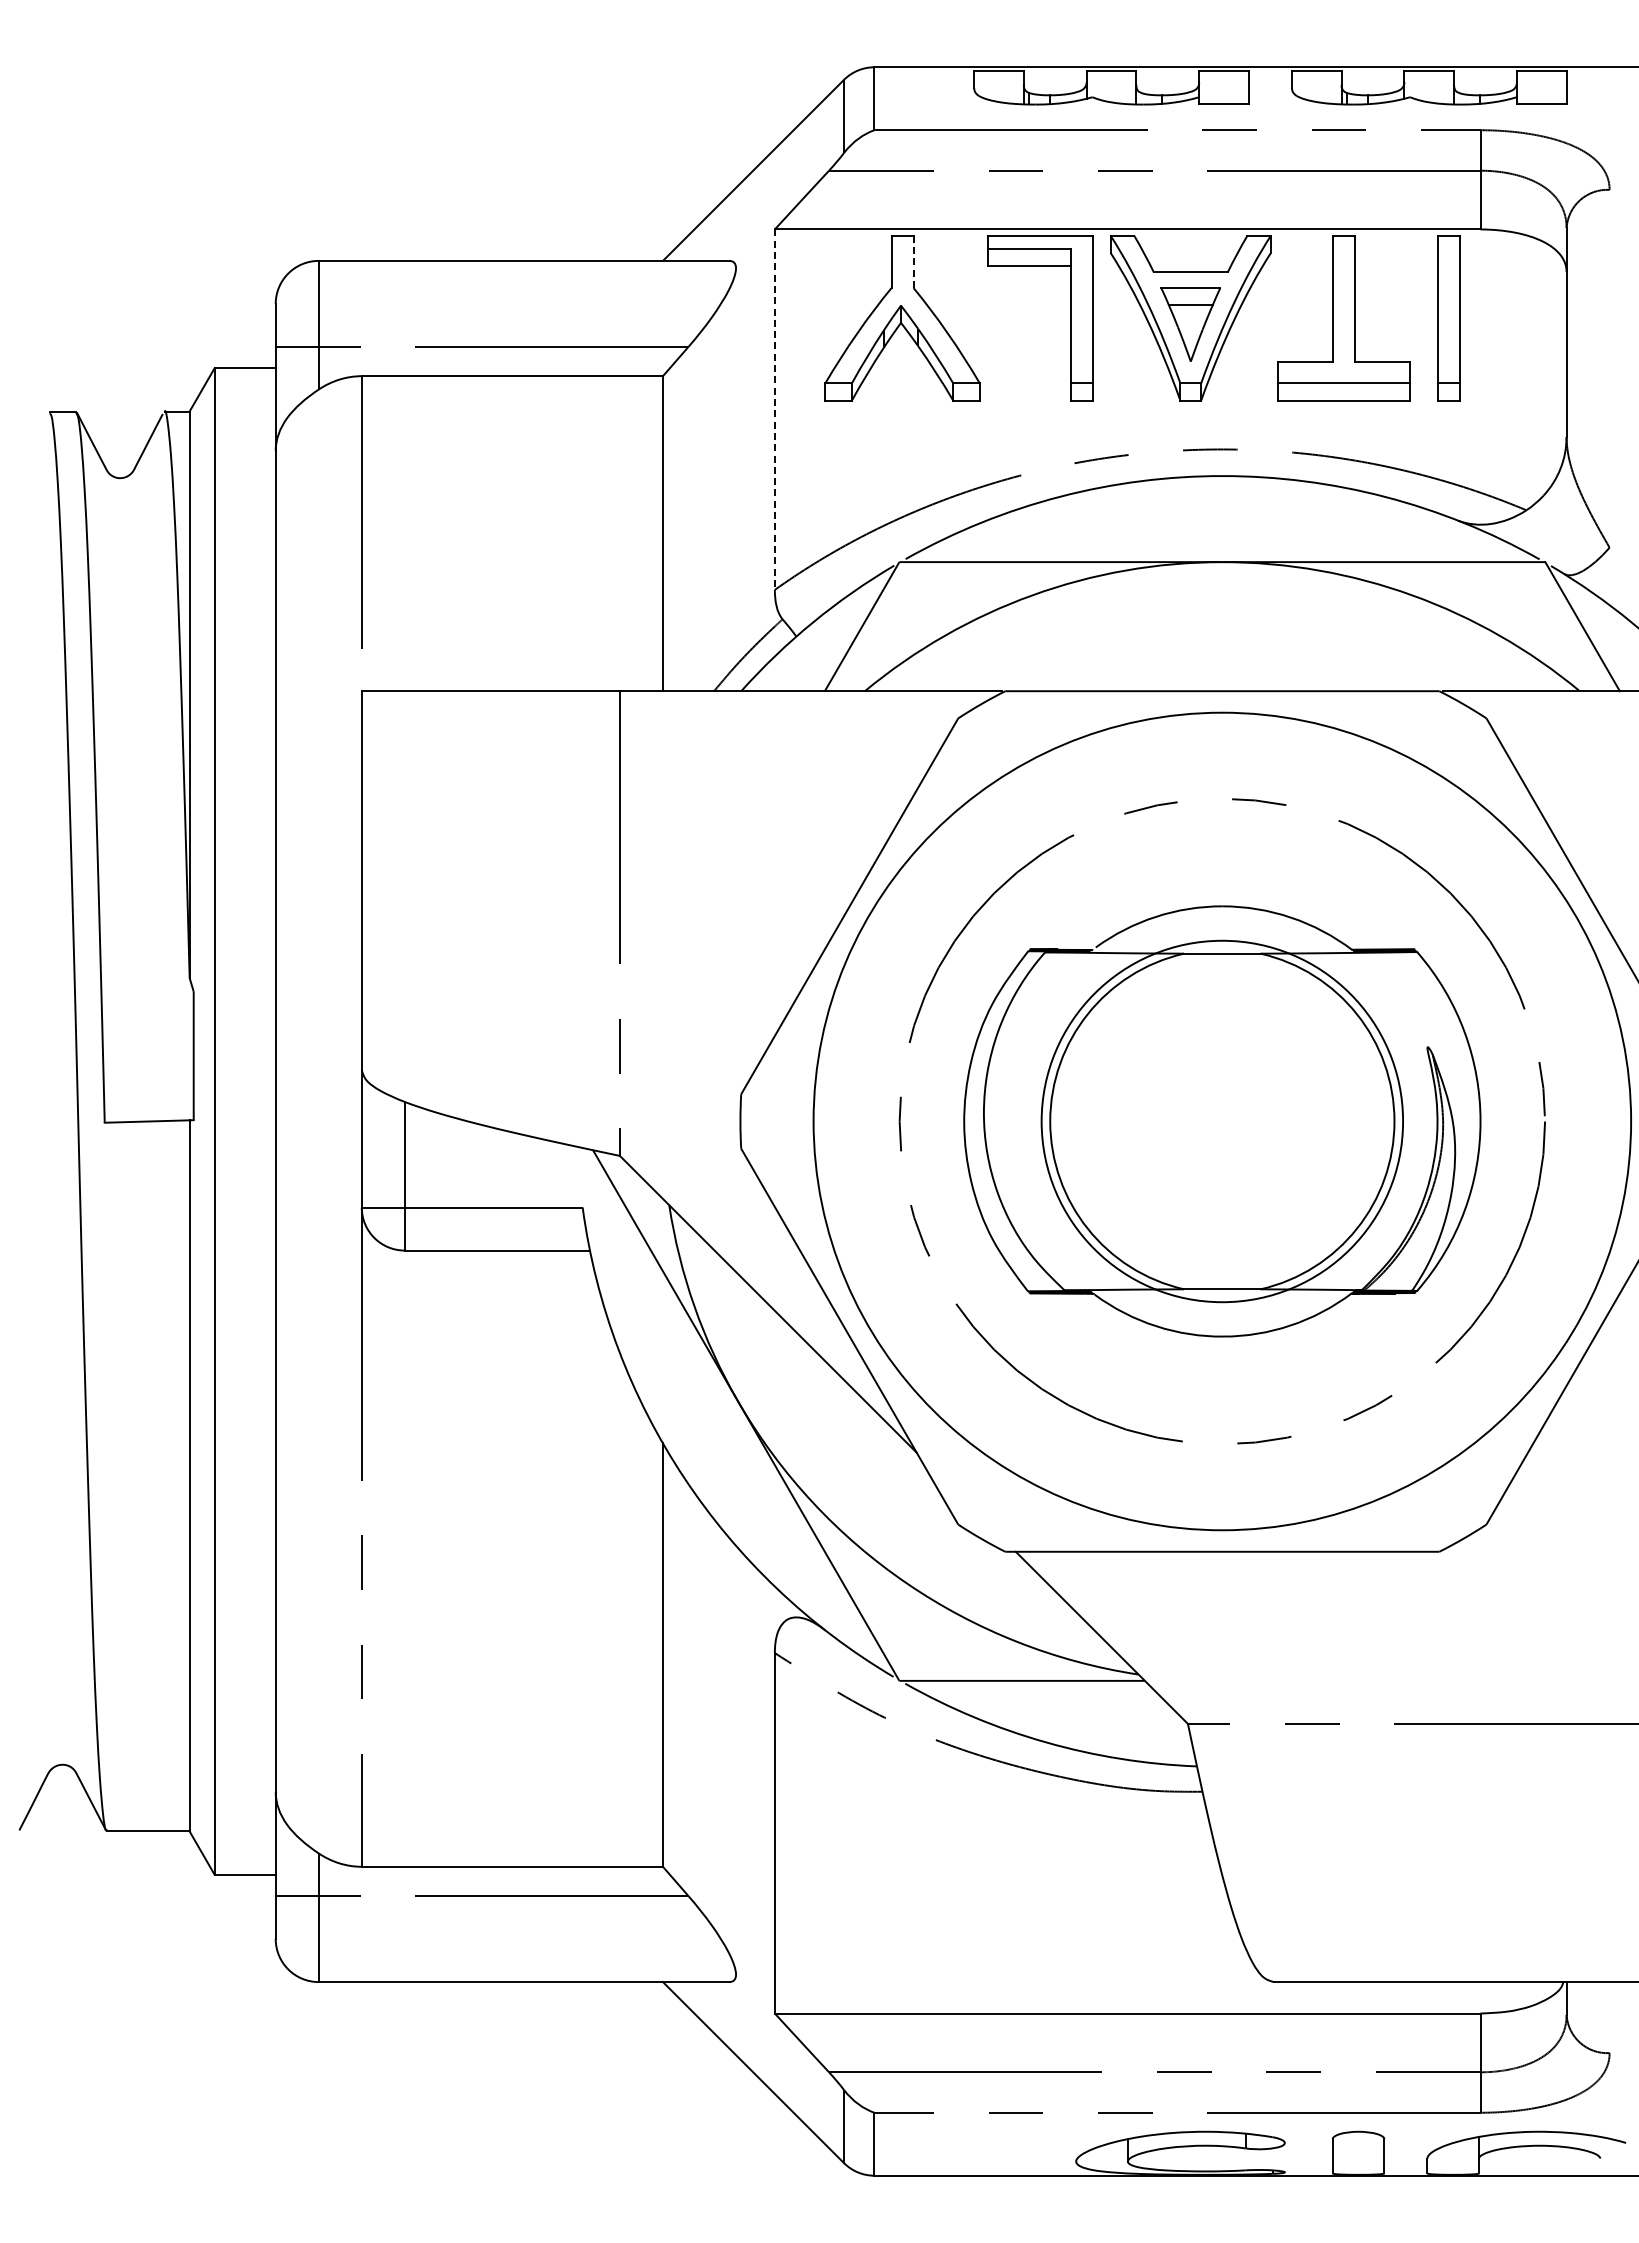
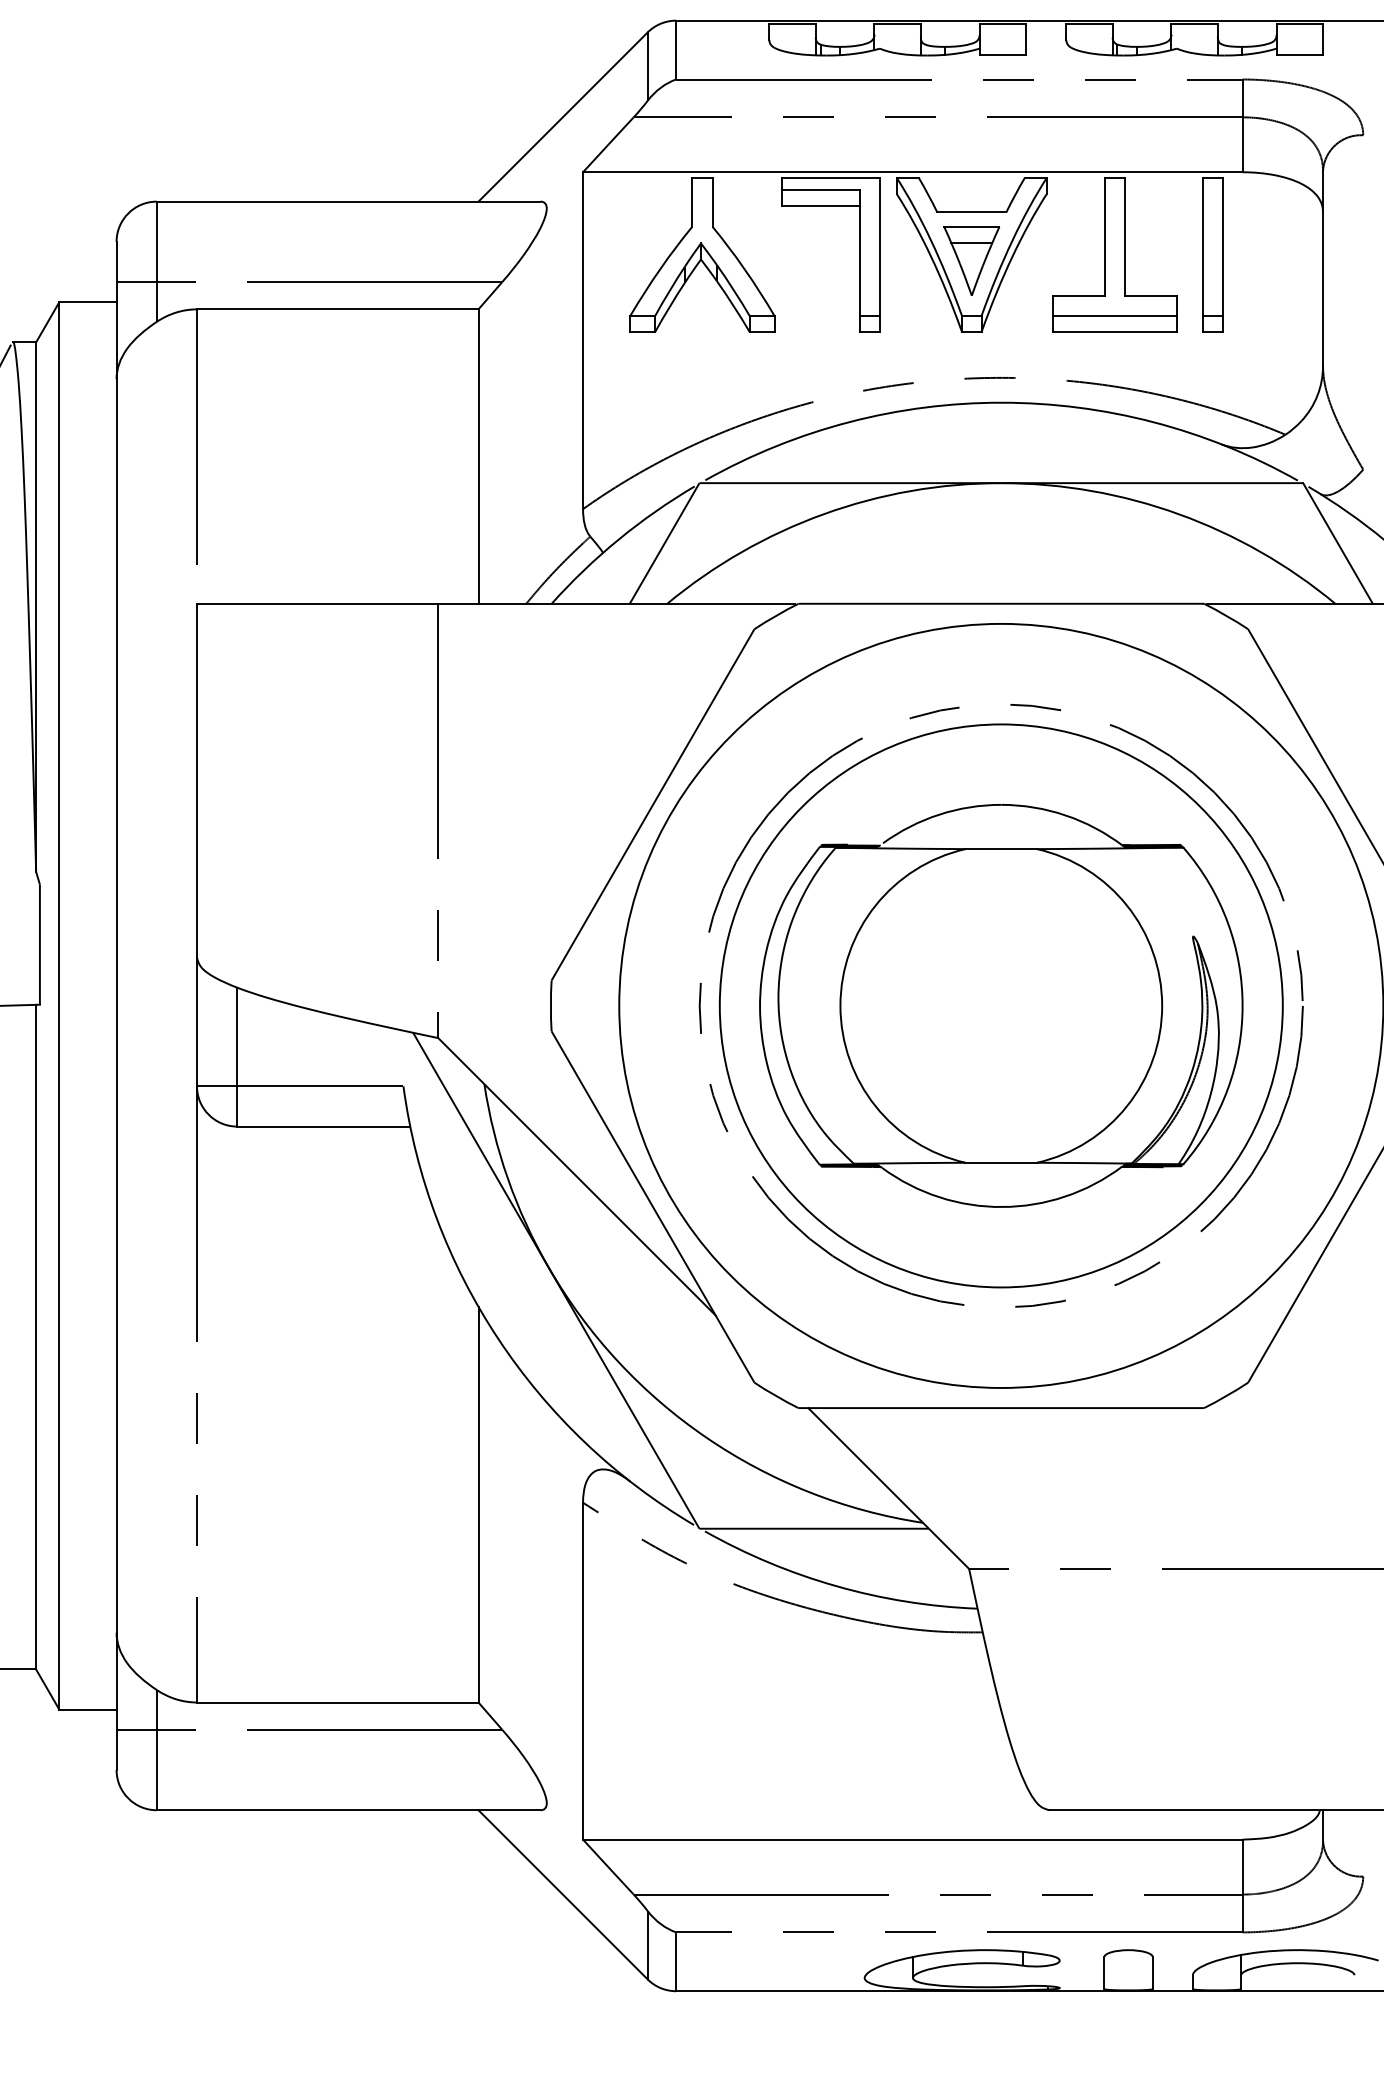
line: (913, 261) -> (712, 202), dashed -> solid
line: (774, 410) -> (582, 341), dashed -> solid
circle: (1222, 1121) -> (1001, 1005), size x1.67

